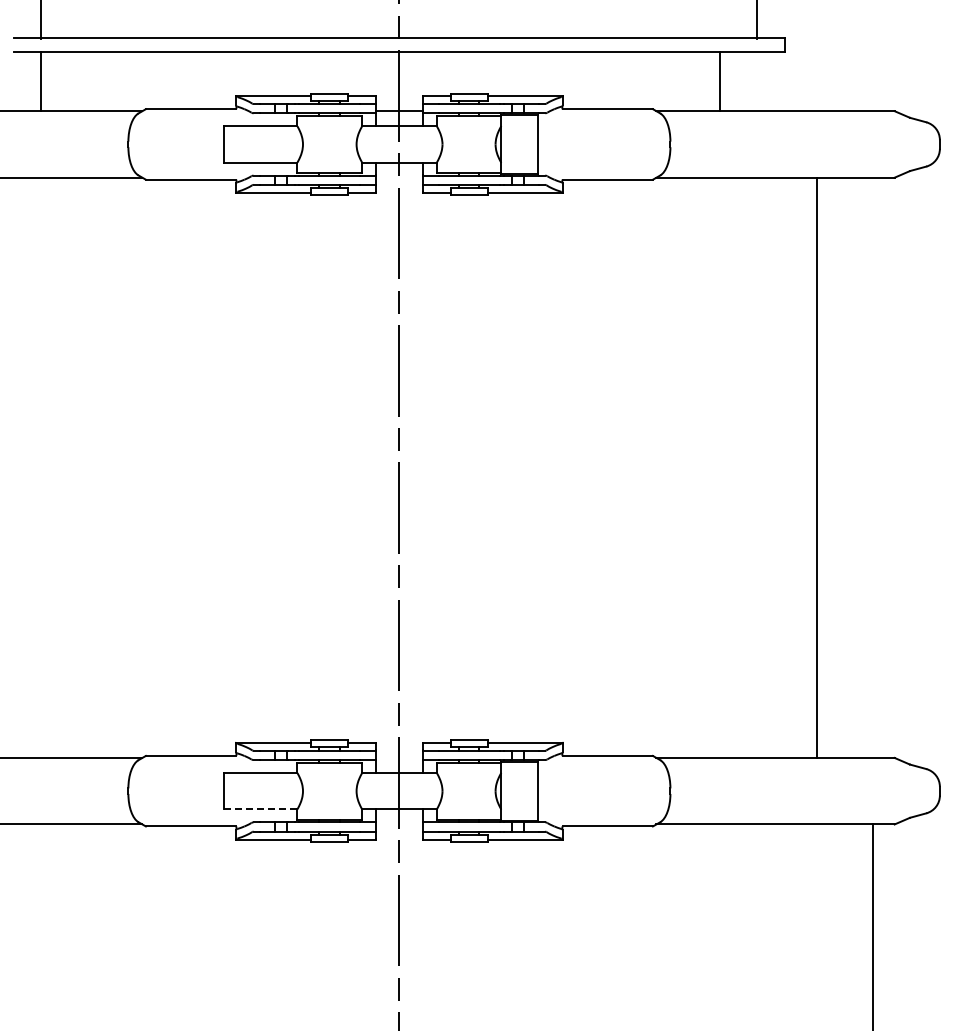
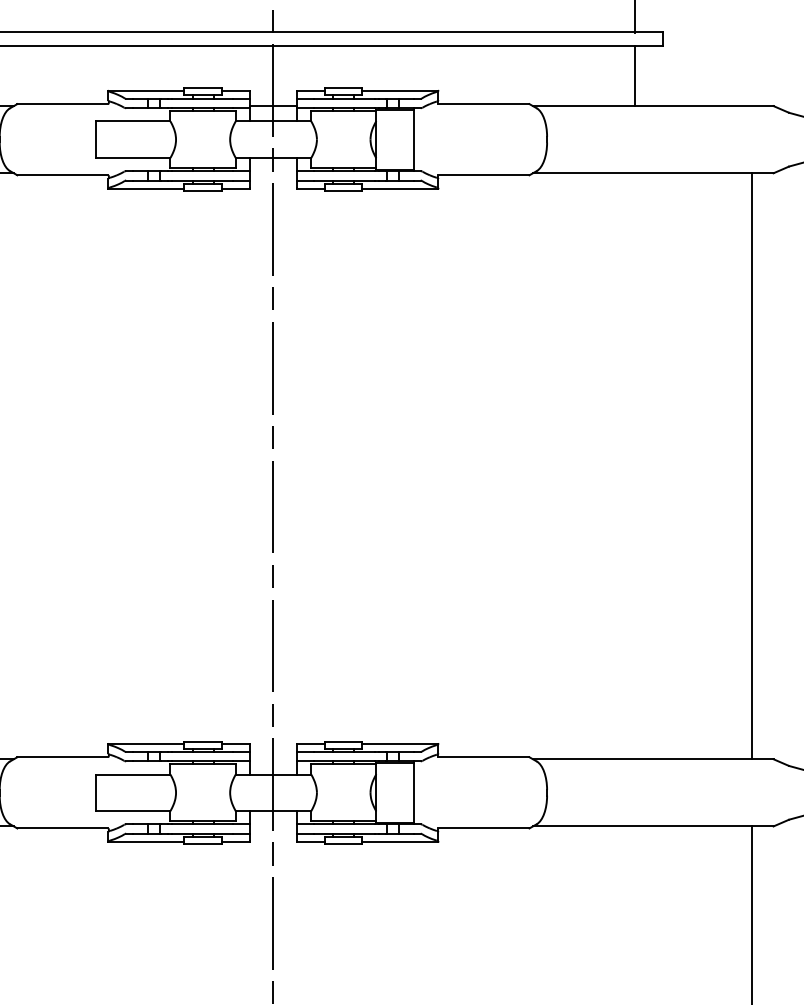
line: (720, 81) -> (635, 76), moved
line: (816, 467) -> (751, 465), moved
line: (260, 809) -> (133, 811), dashed -> solid

